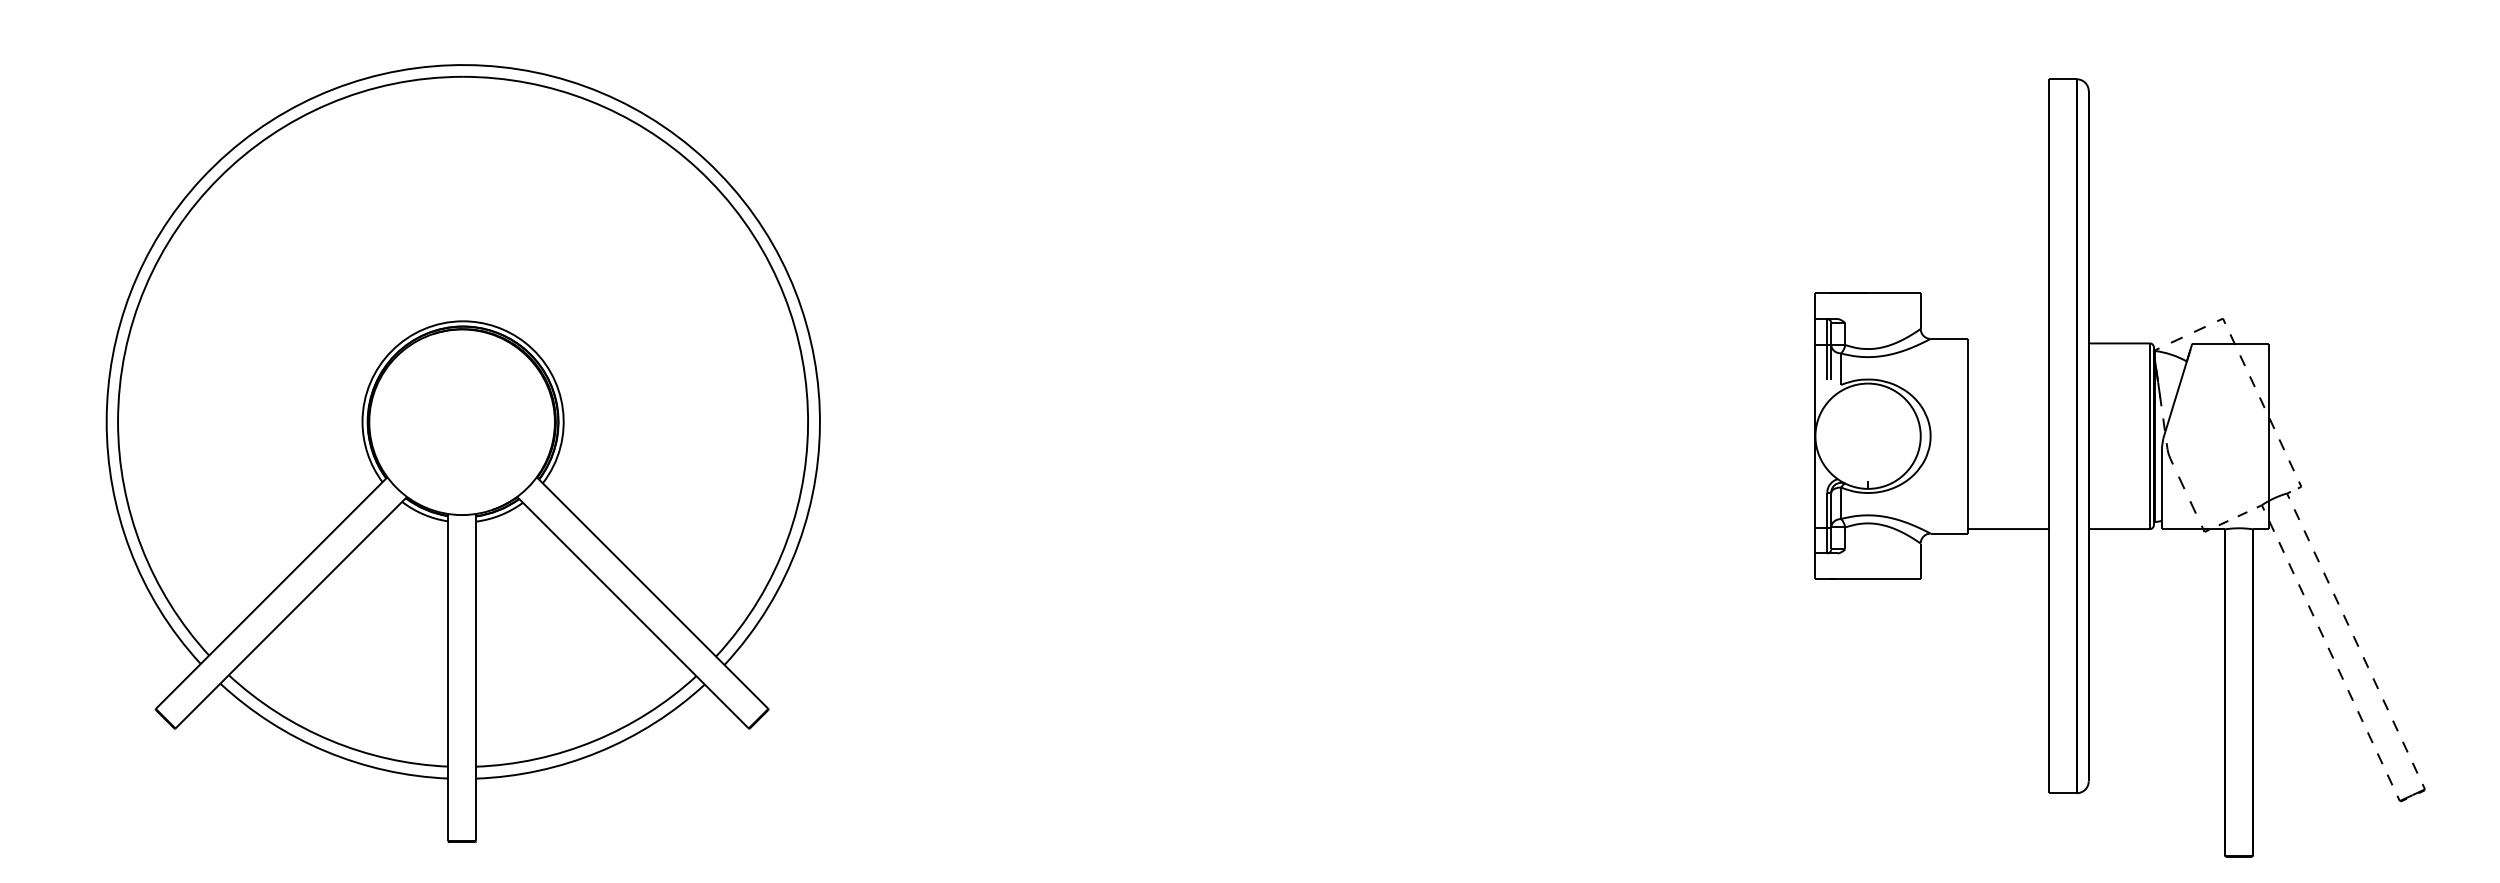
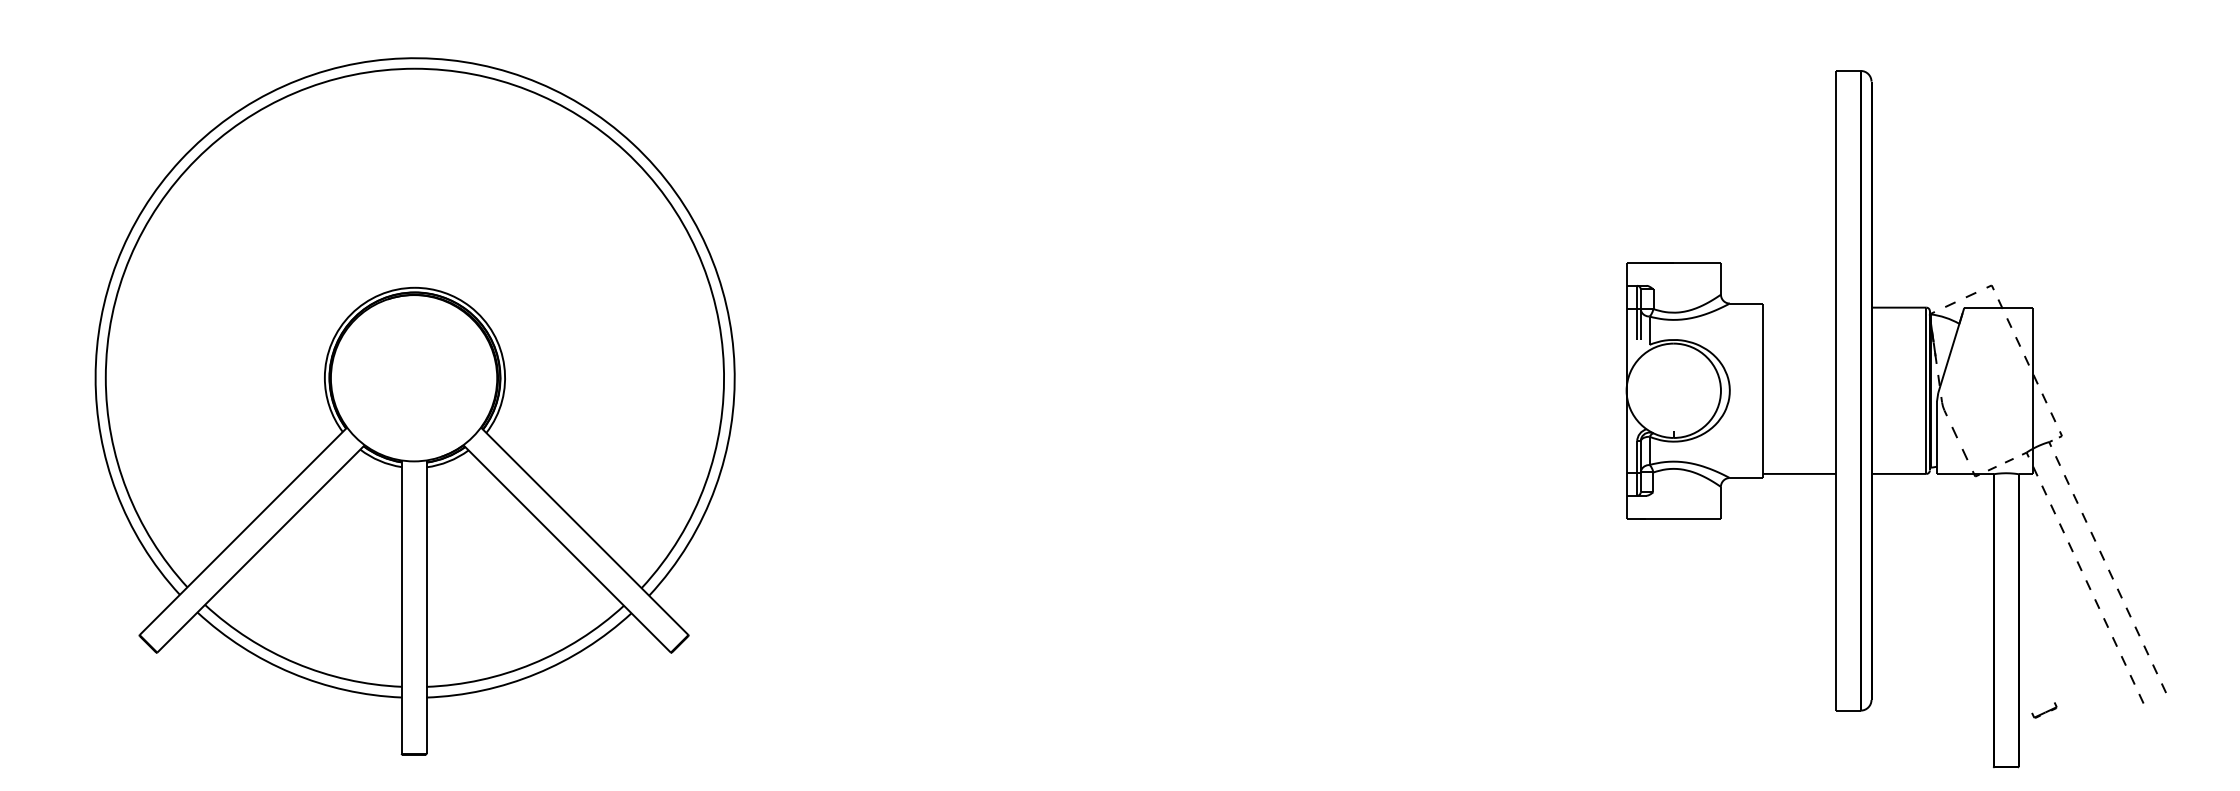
part: (2411, 793) -> (2044, 710), moved

